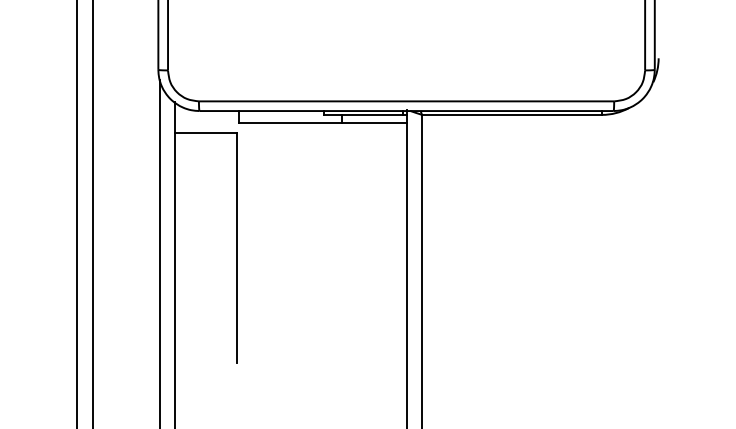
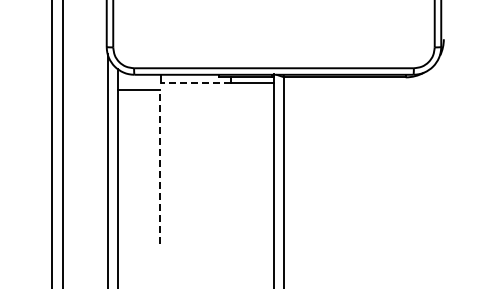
line: (291, 122) -> (196, 82), solid -> dashed
line: (236, 247) -> (159, 166), solid -> dashed

